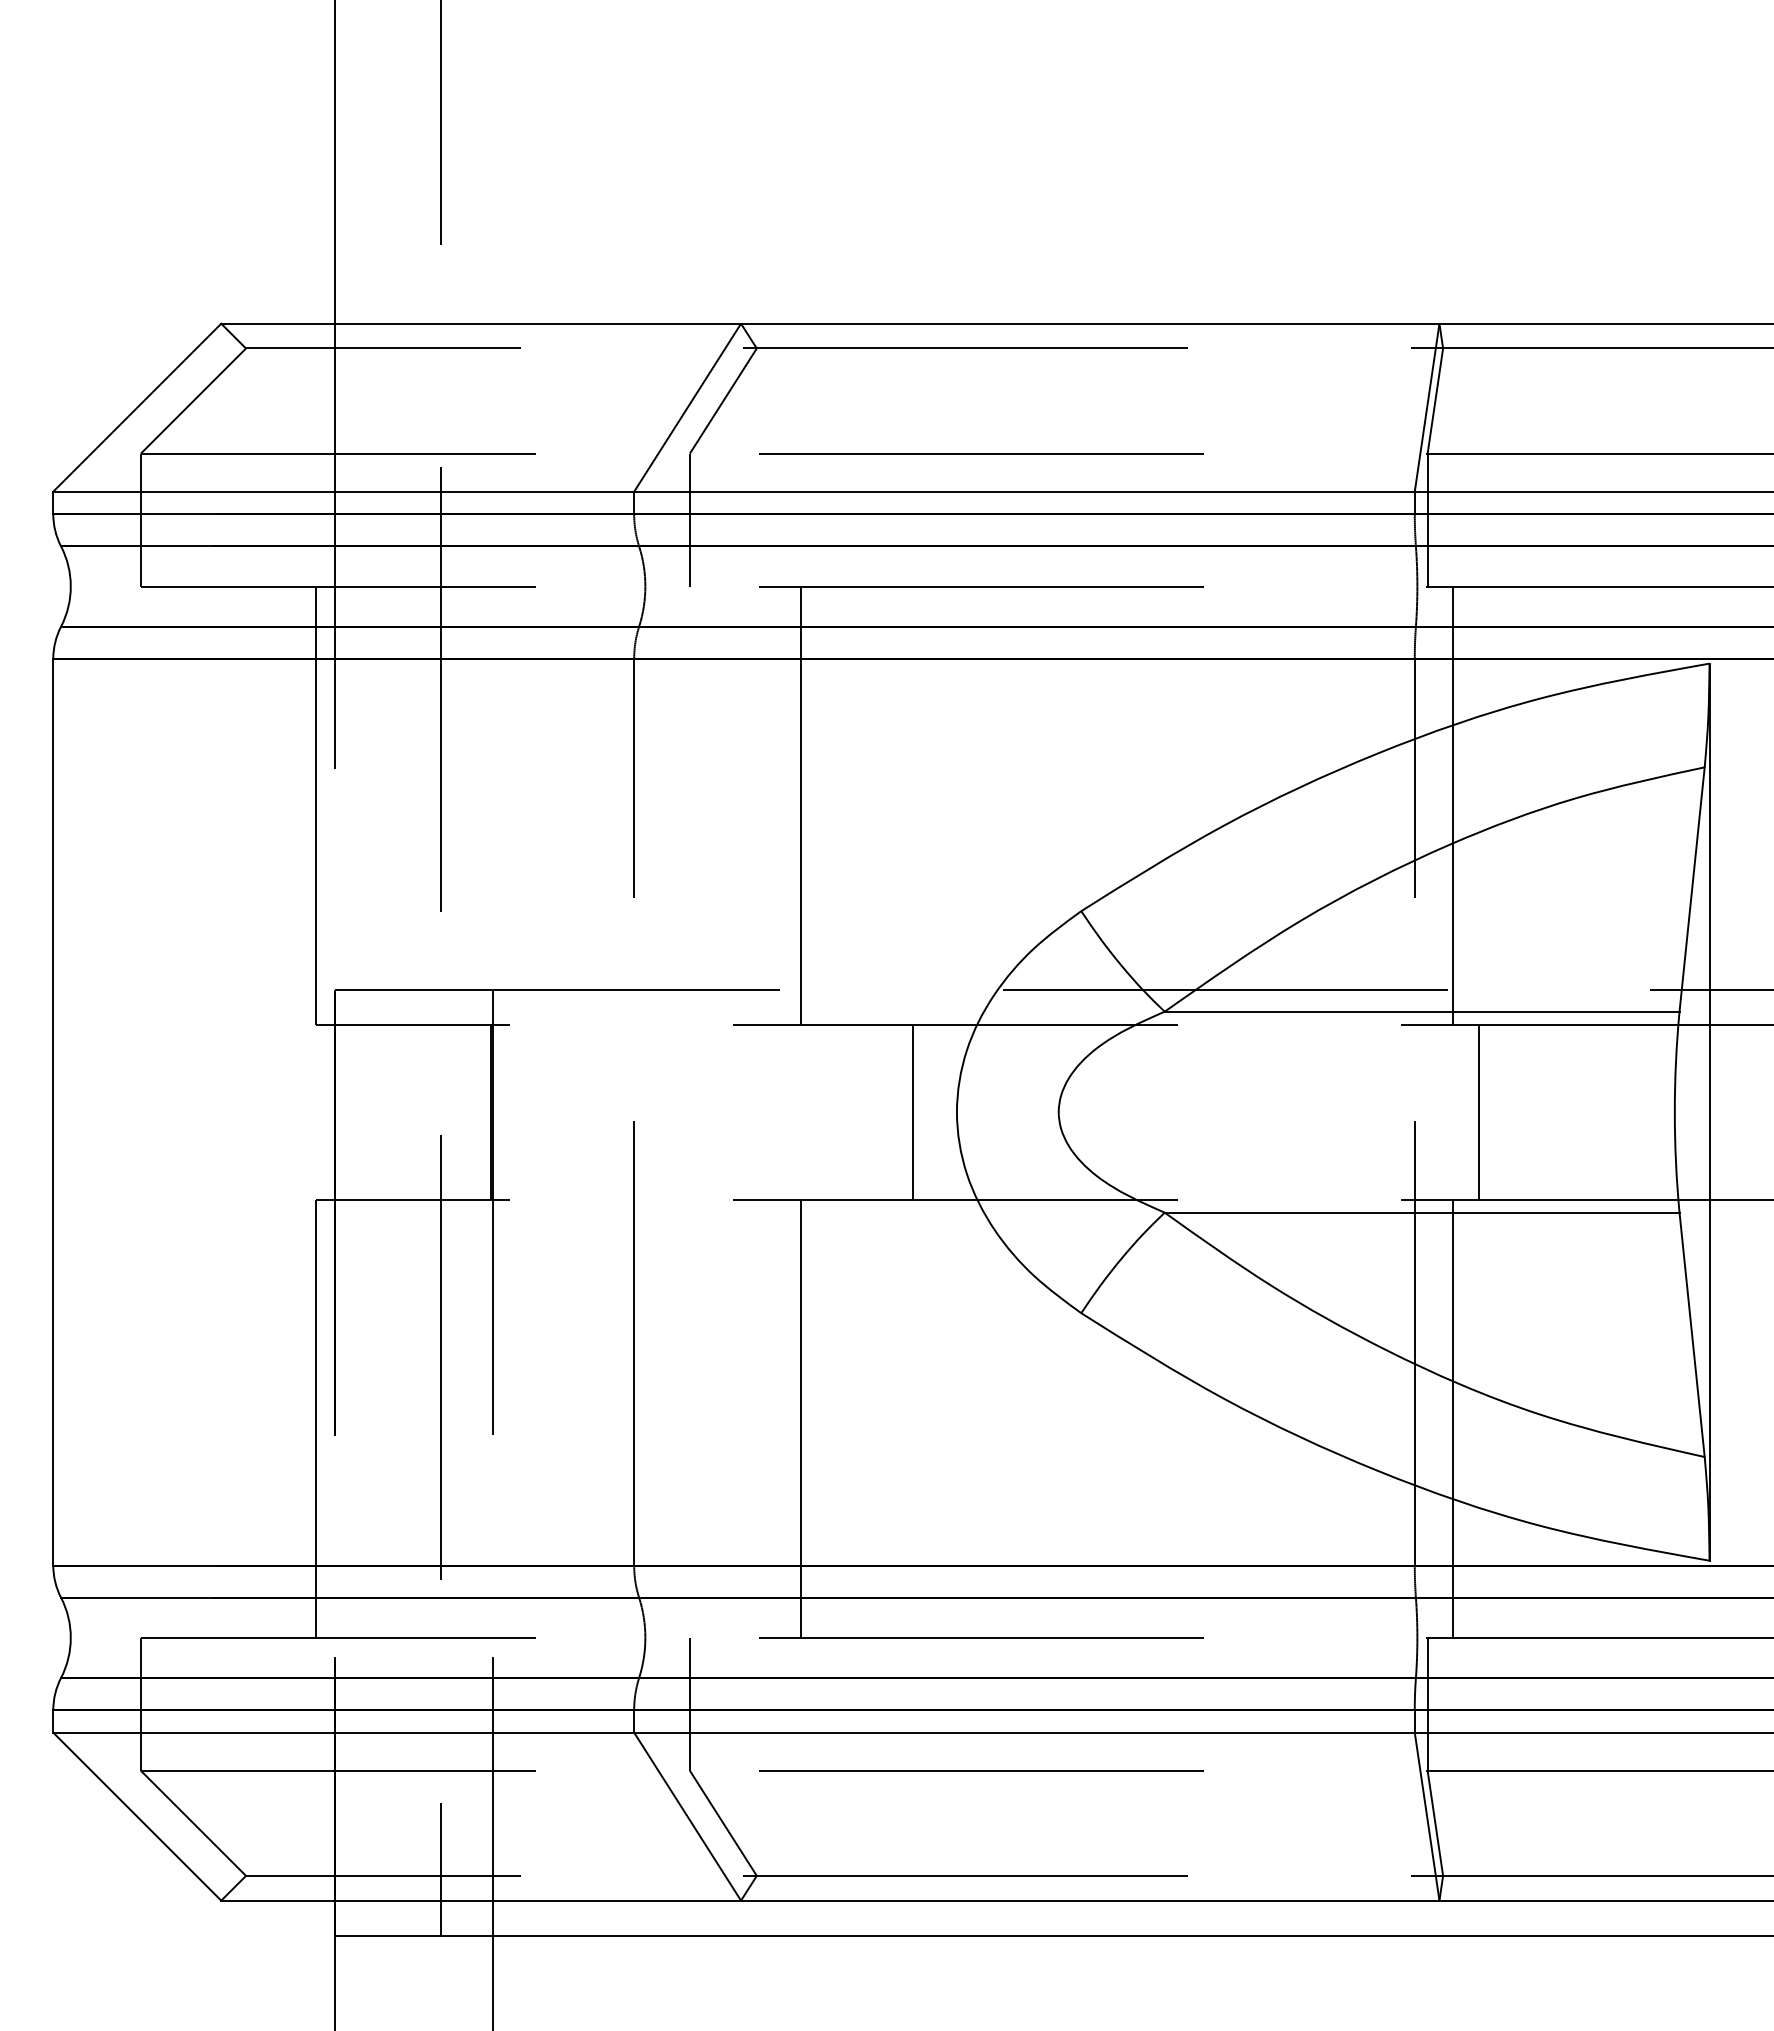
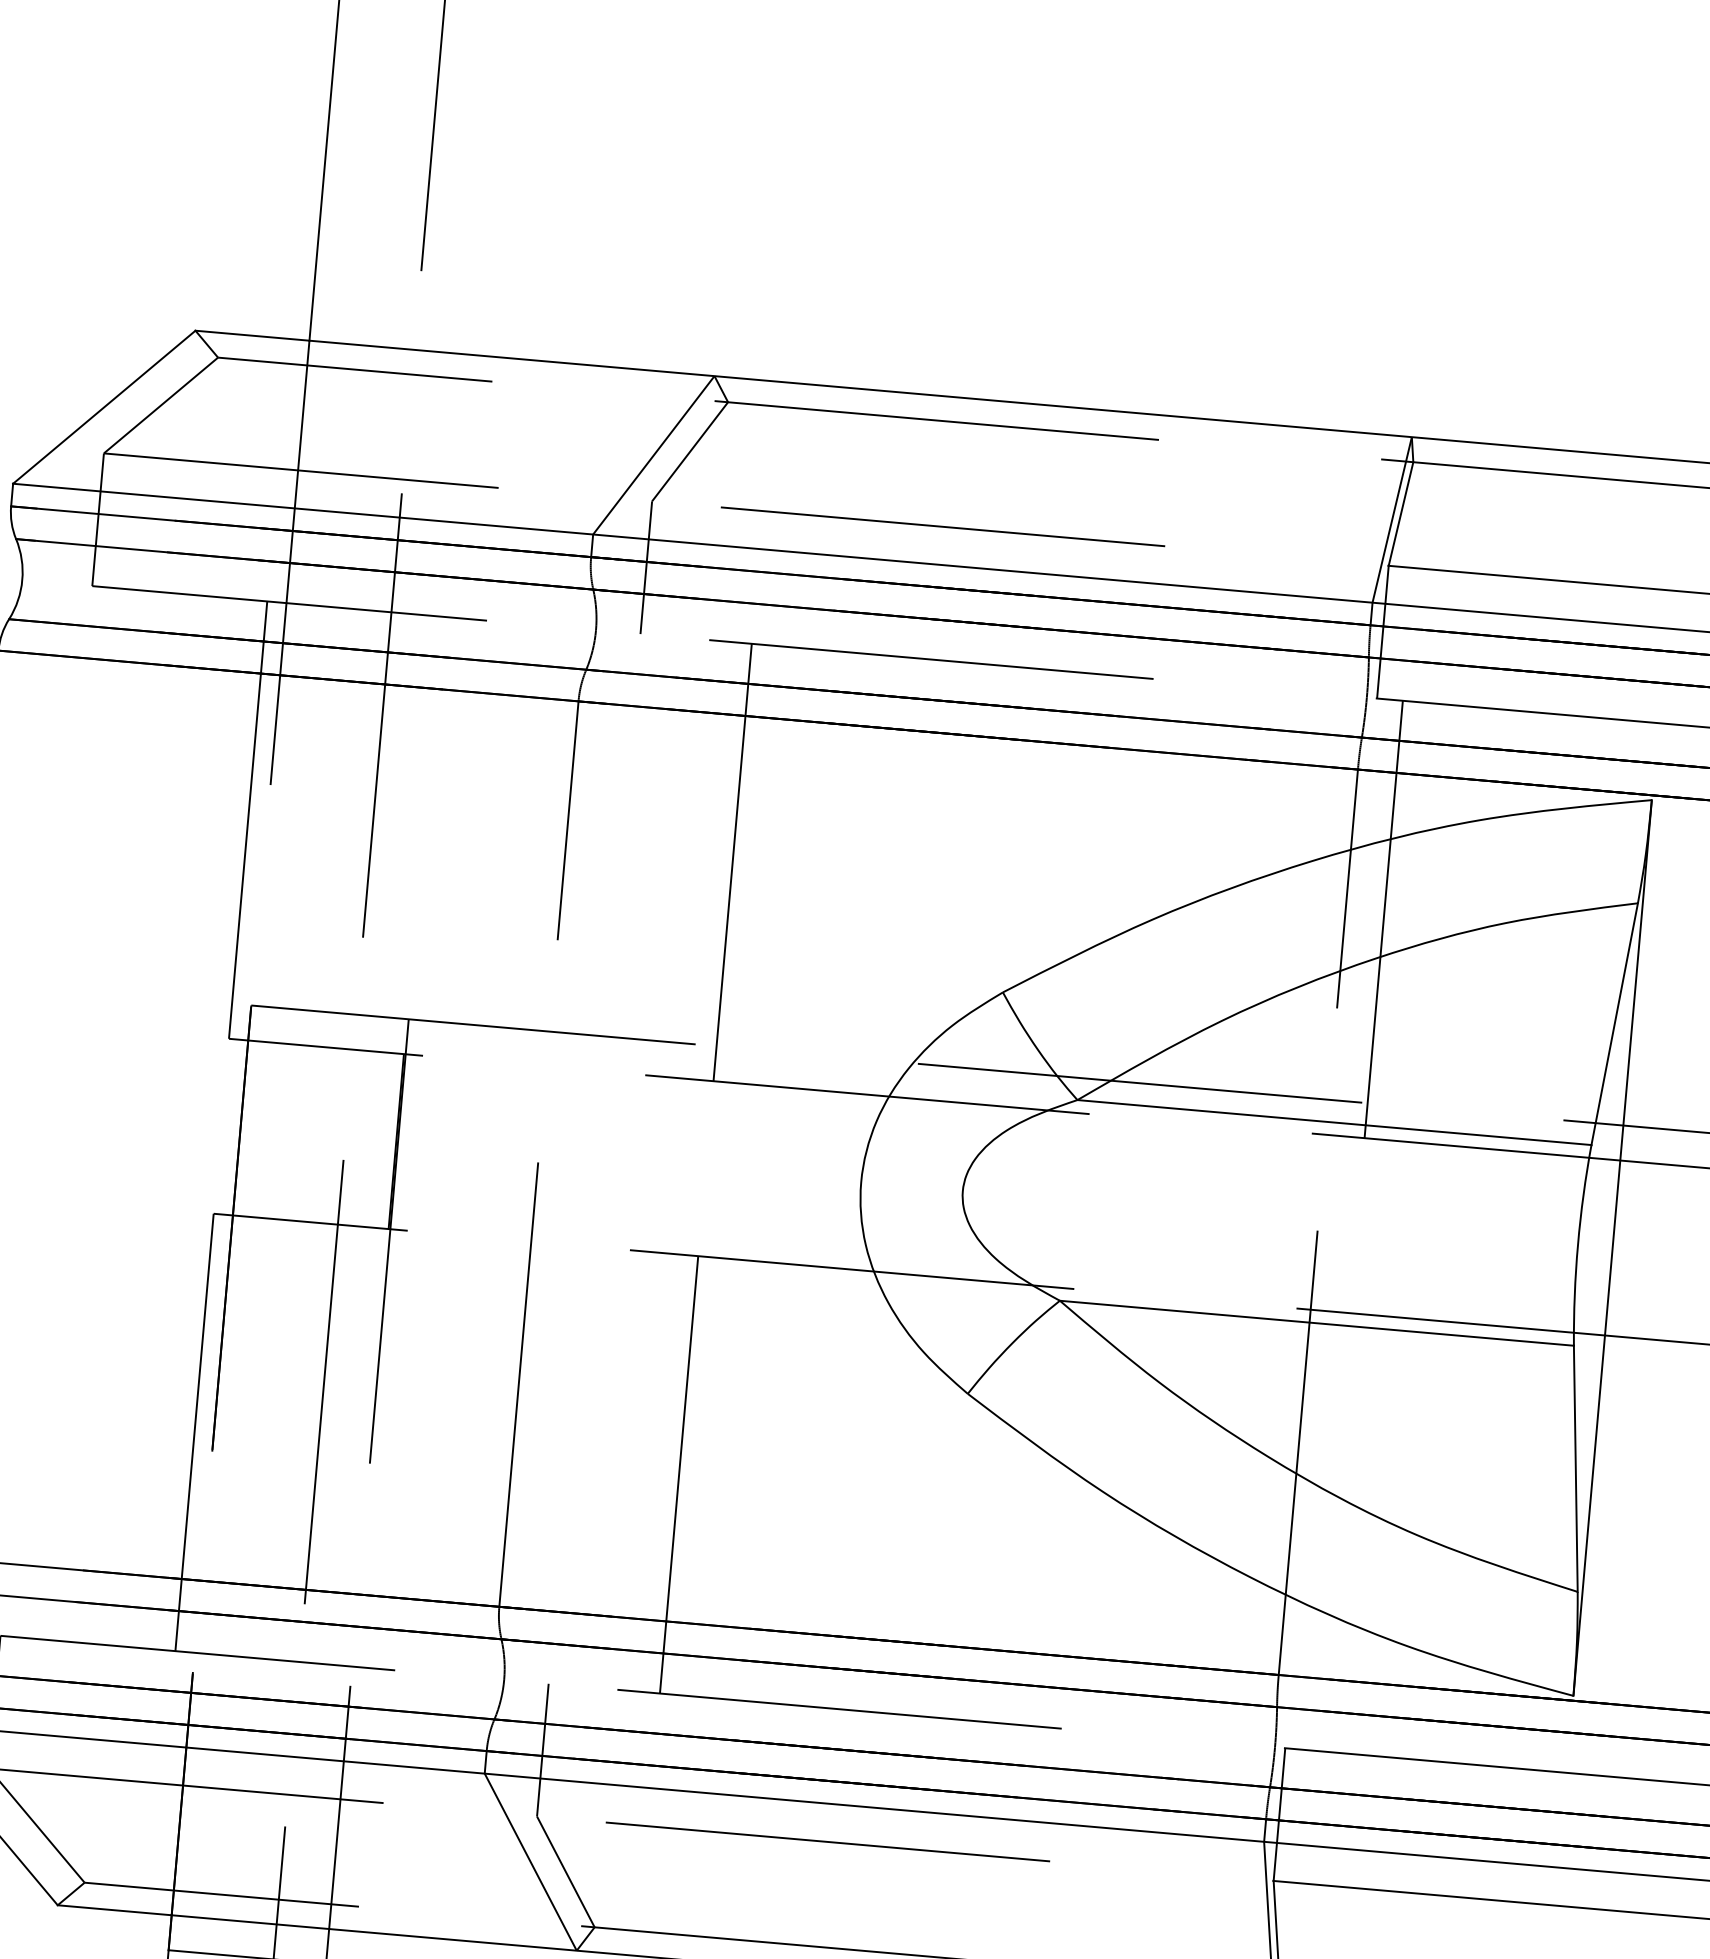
line: (912, 1111) -> (816, 1177), removed
line: (1479, 1111) -> (1383, 1227), removed
line: (1453, 1418) -> (1330, 1531), removed

